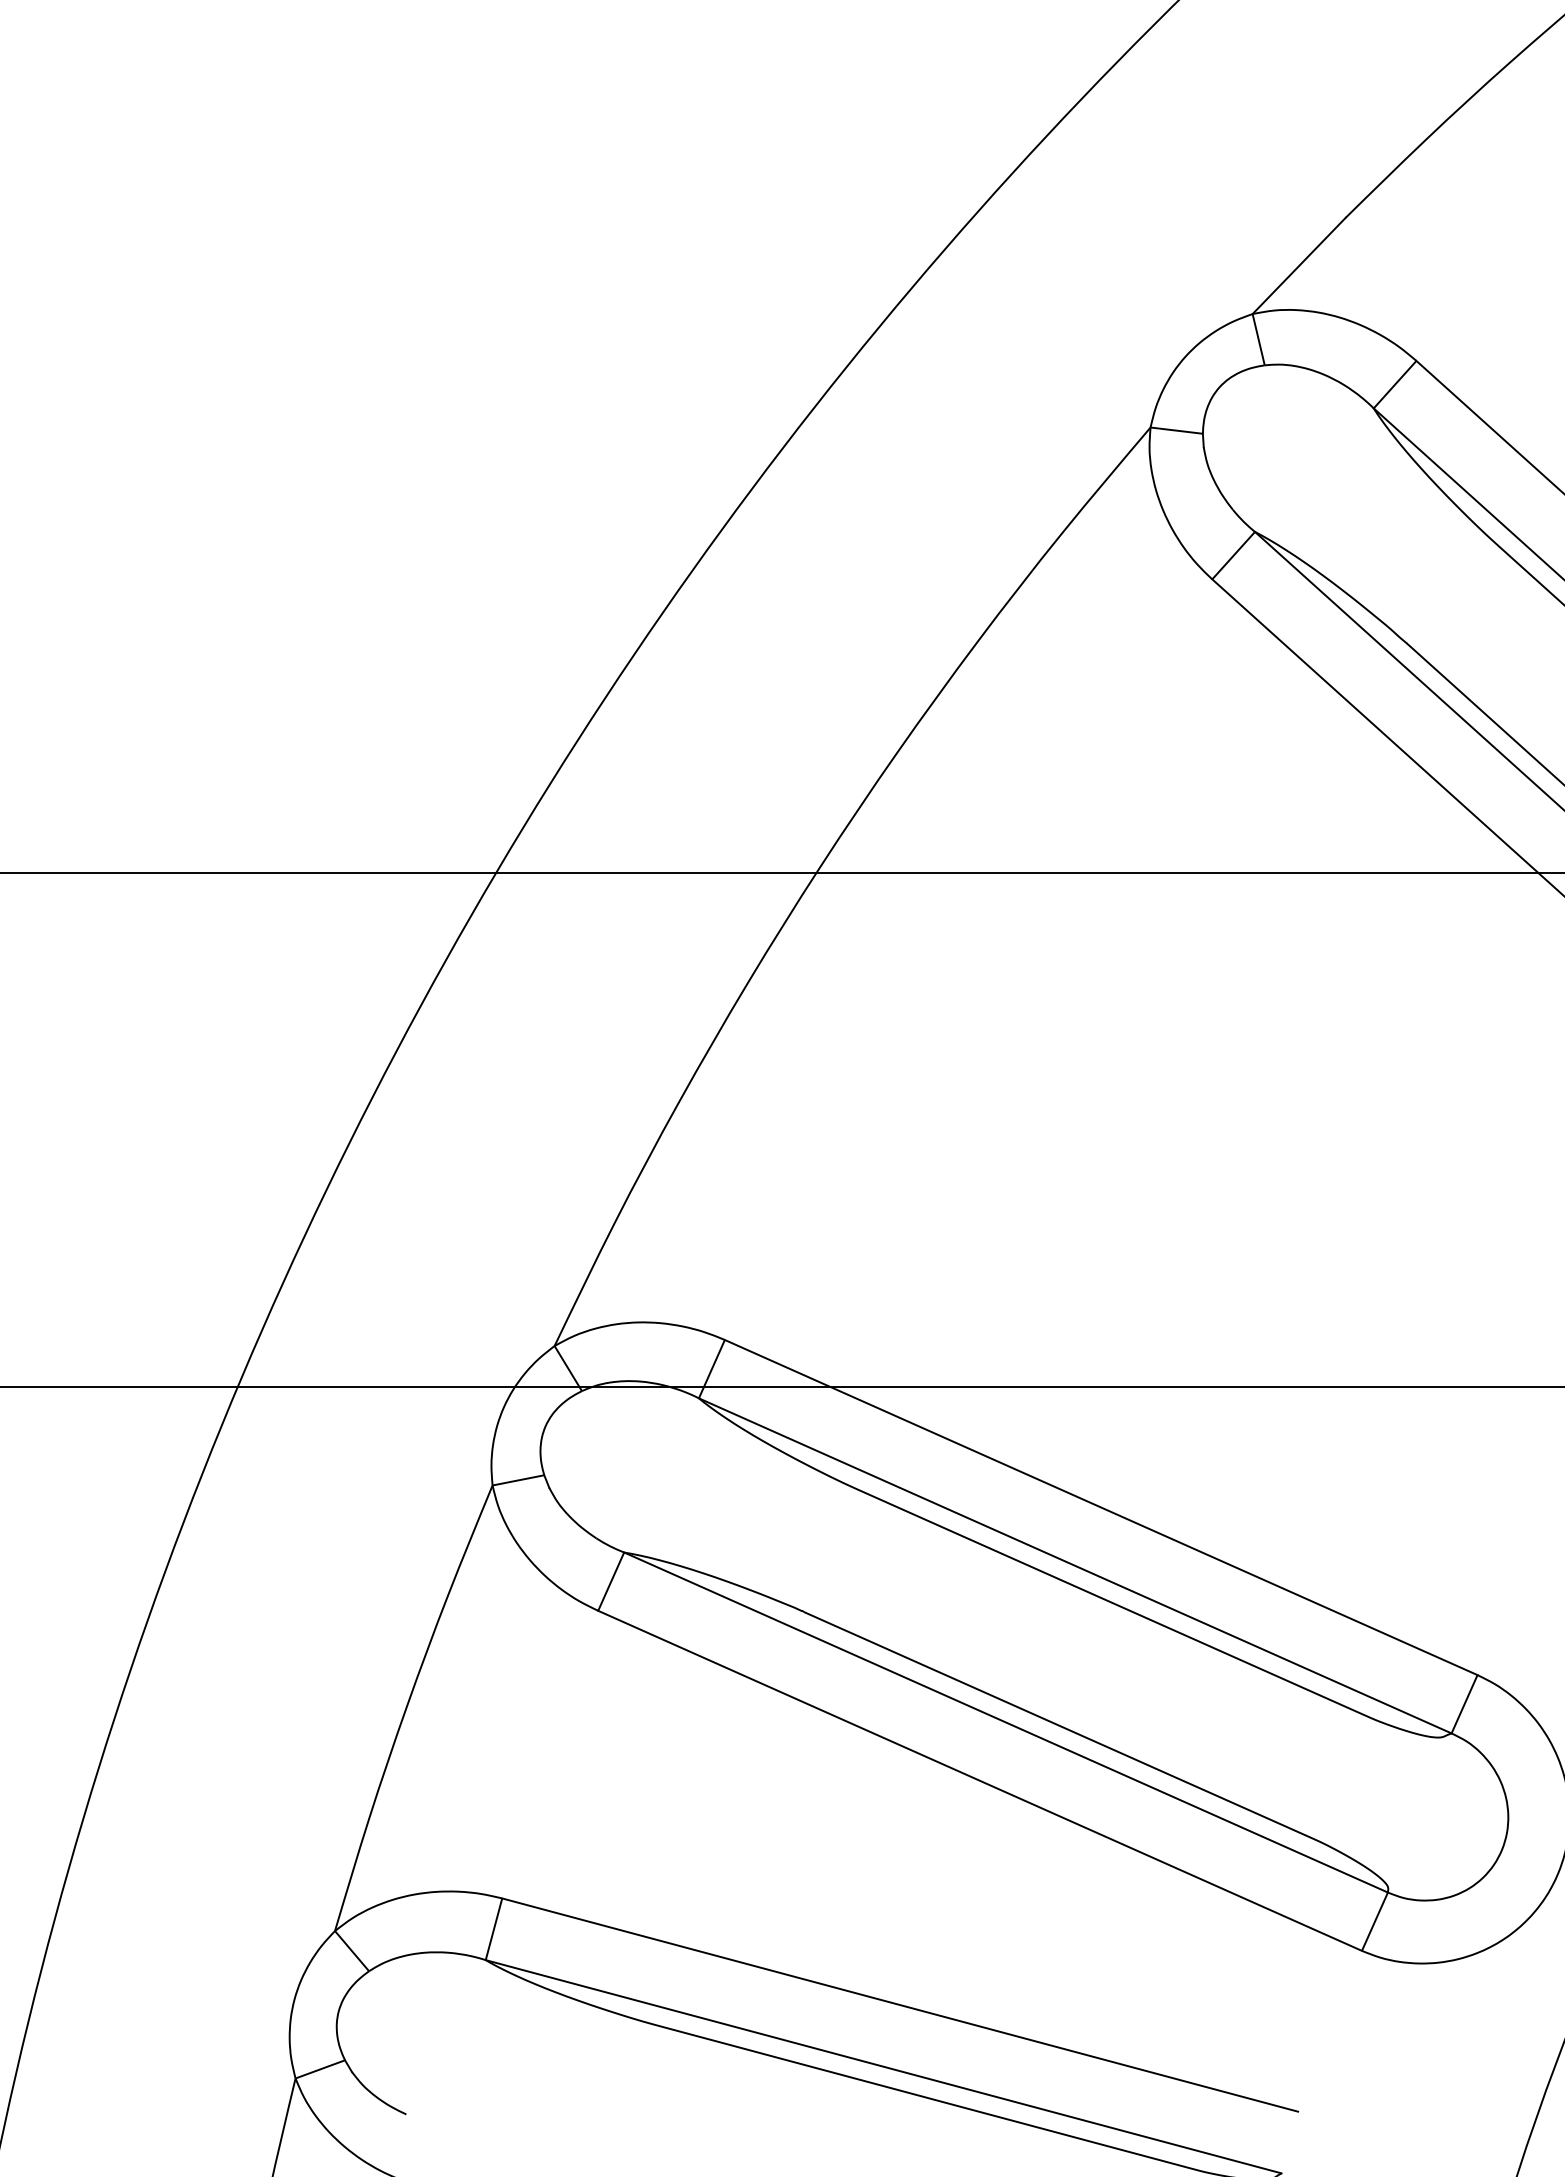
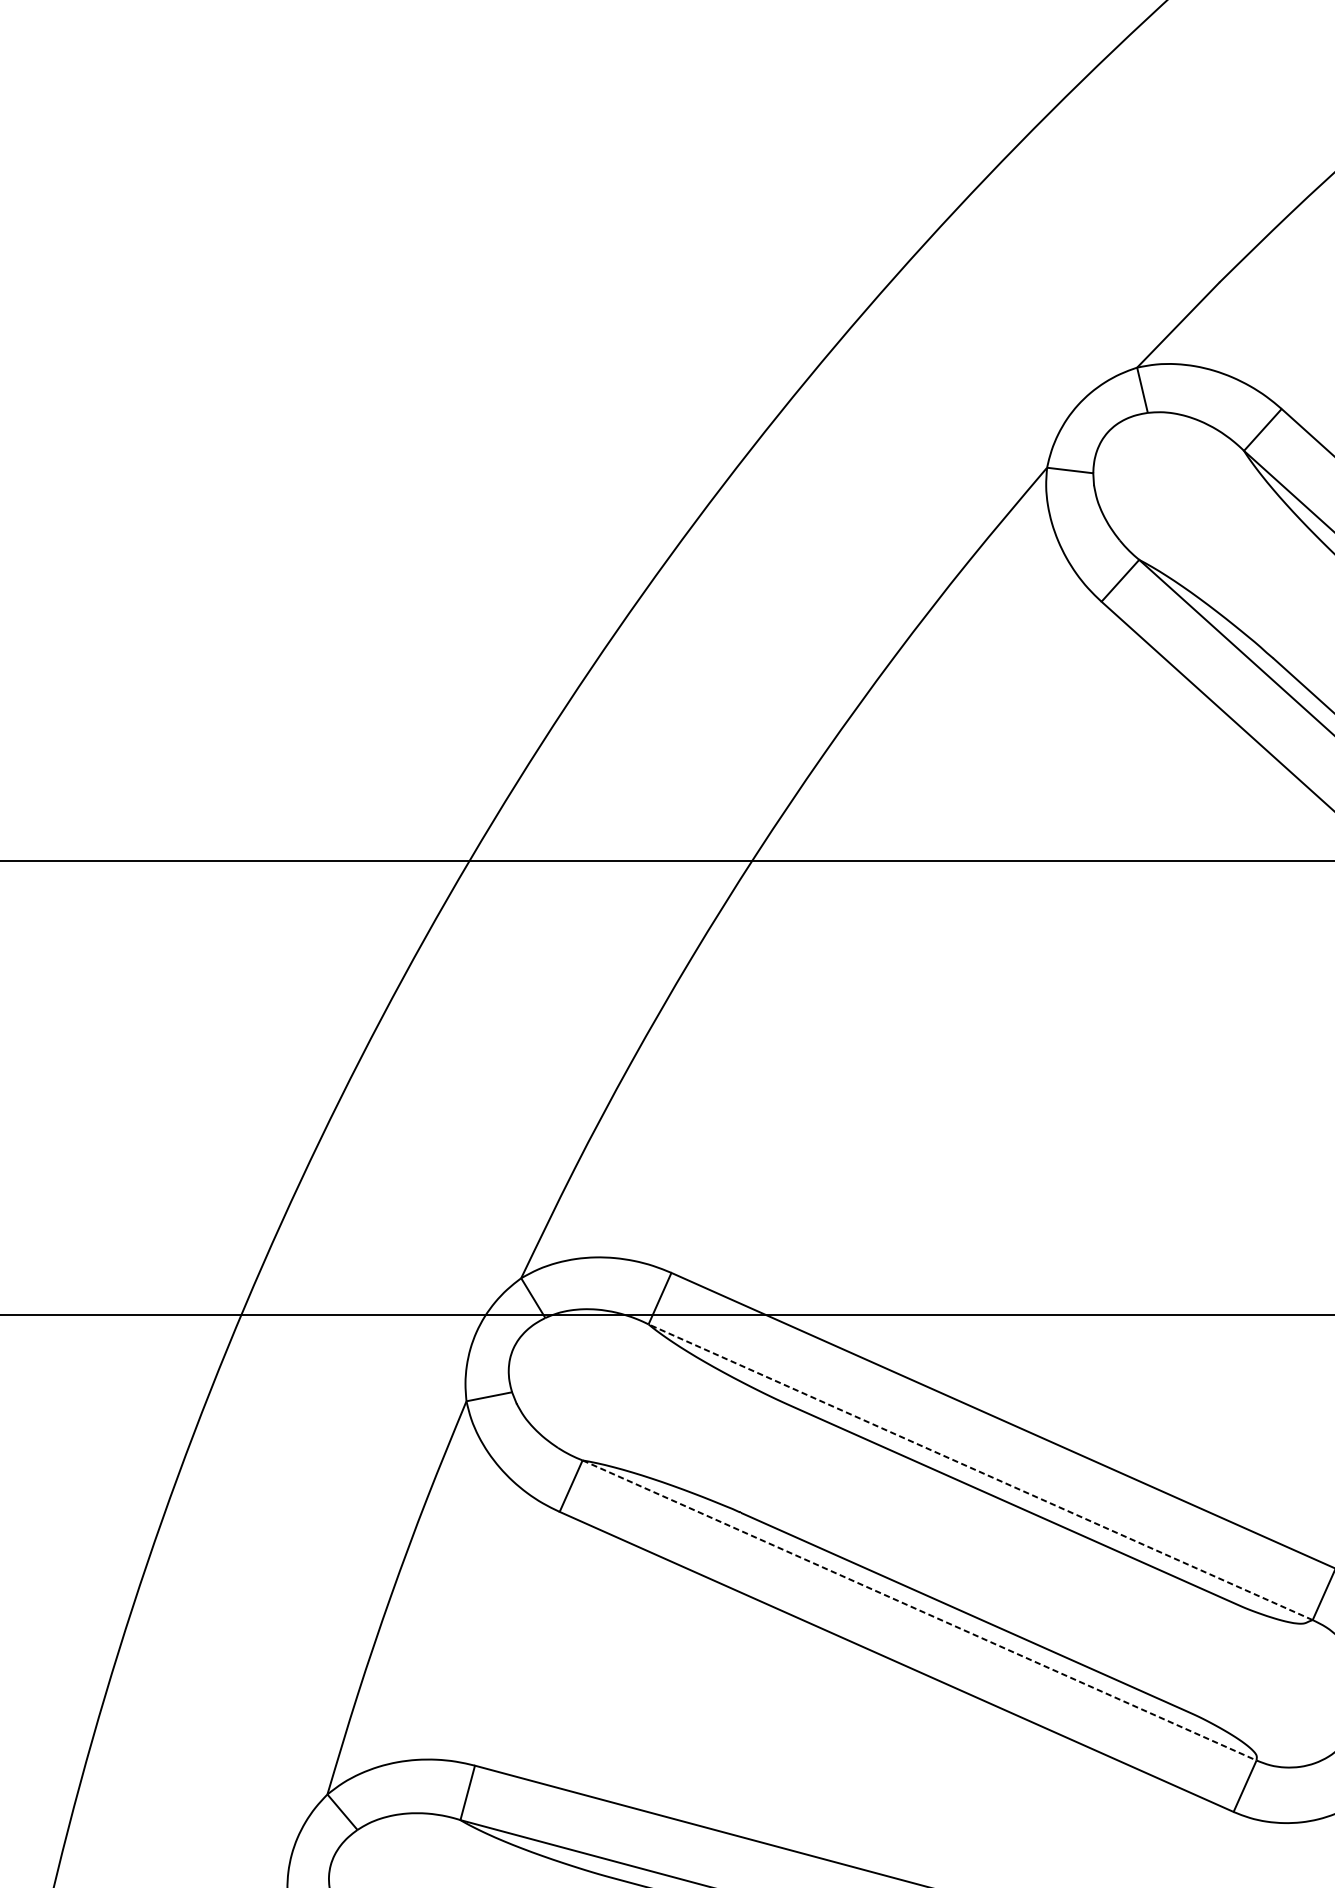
line: (1075, 1565) -> (980, 1471), solid -> dashed
line: (1006, 1722) -> (919, 1610), solid -> dashed

